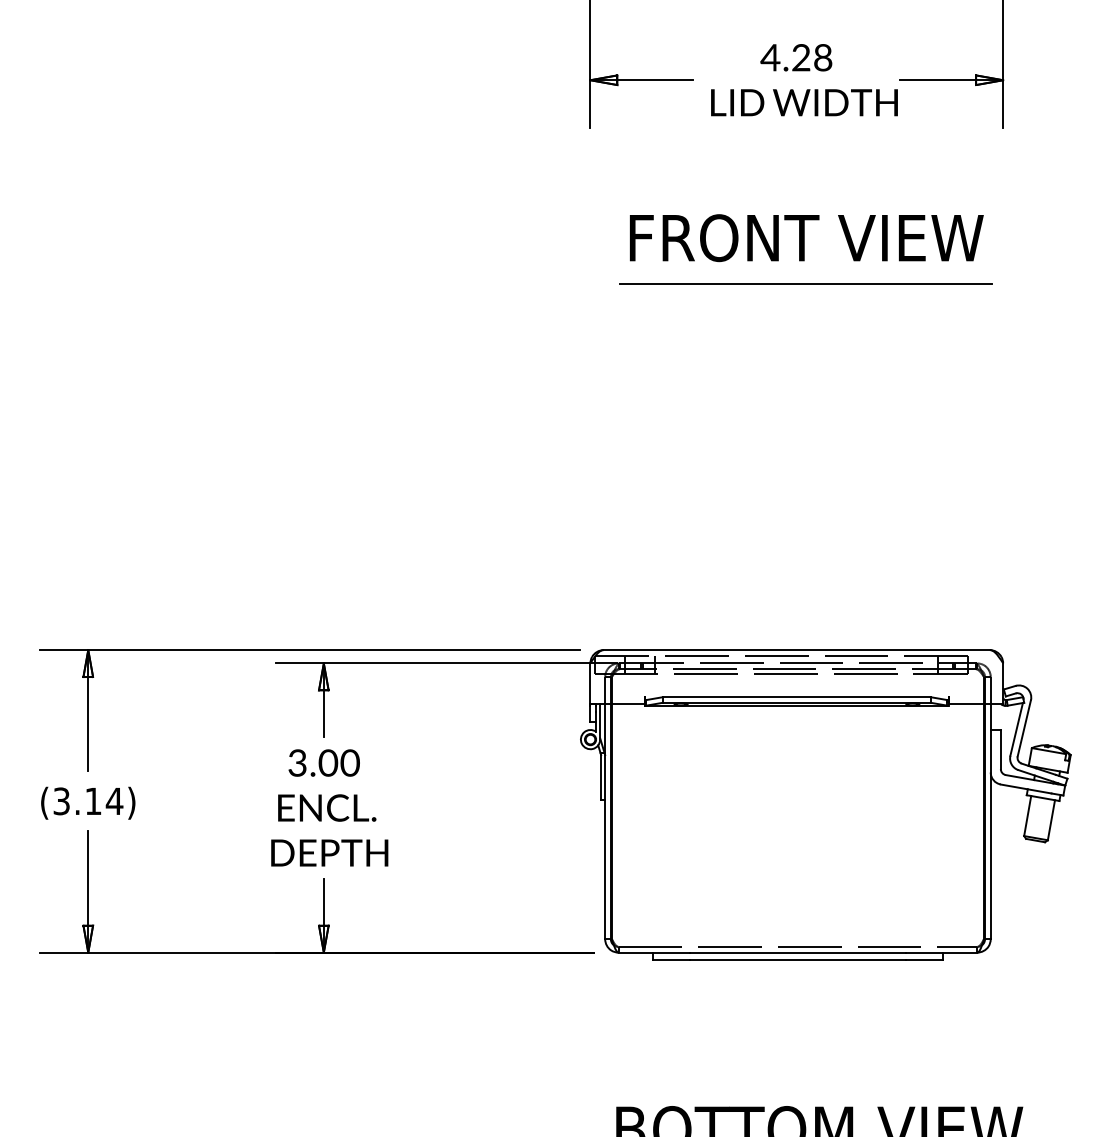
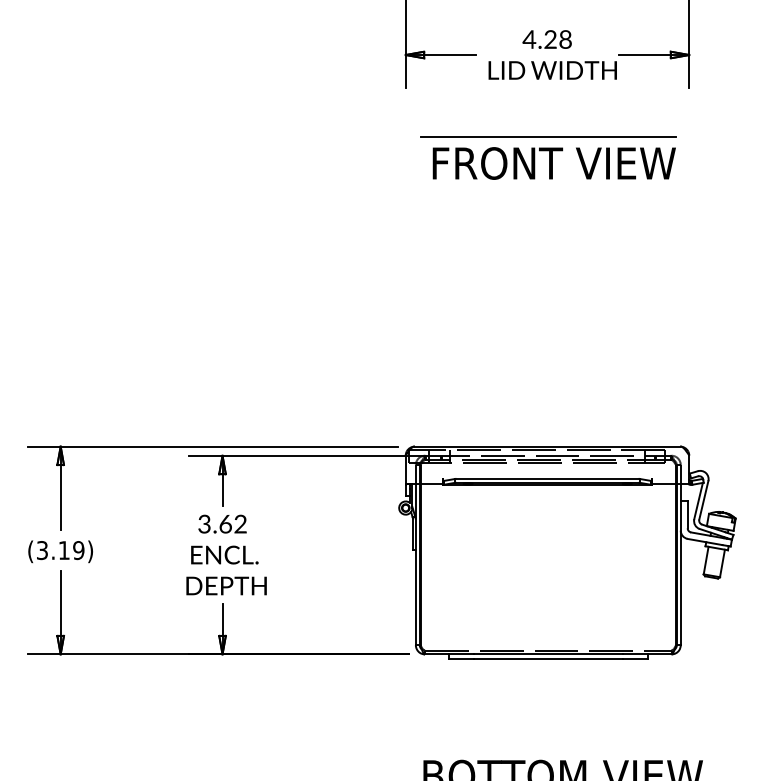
line: (805, 283) -> (548, 136), moved
text: (339, 762) -> (233, 523), 3.00 -> 3.62
text: (114, 801) -> (78, 550), (3.14) -> (3.19)

